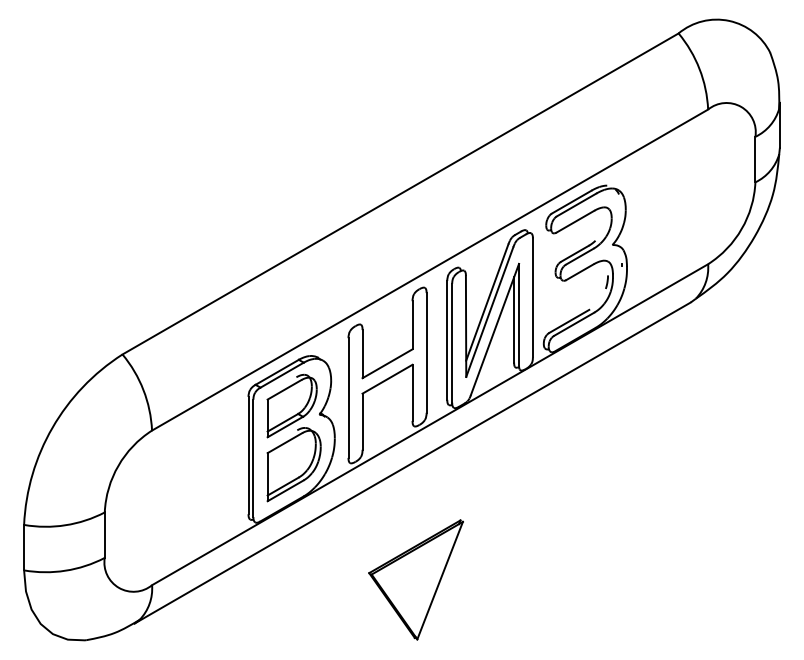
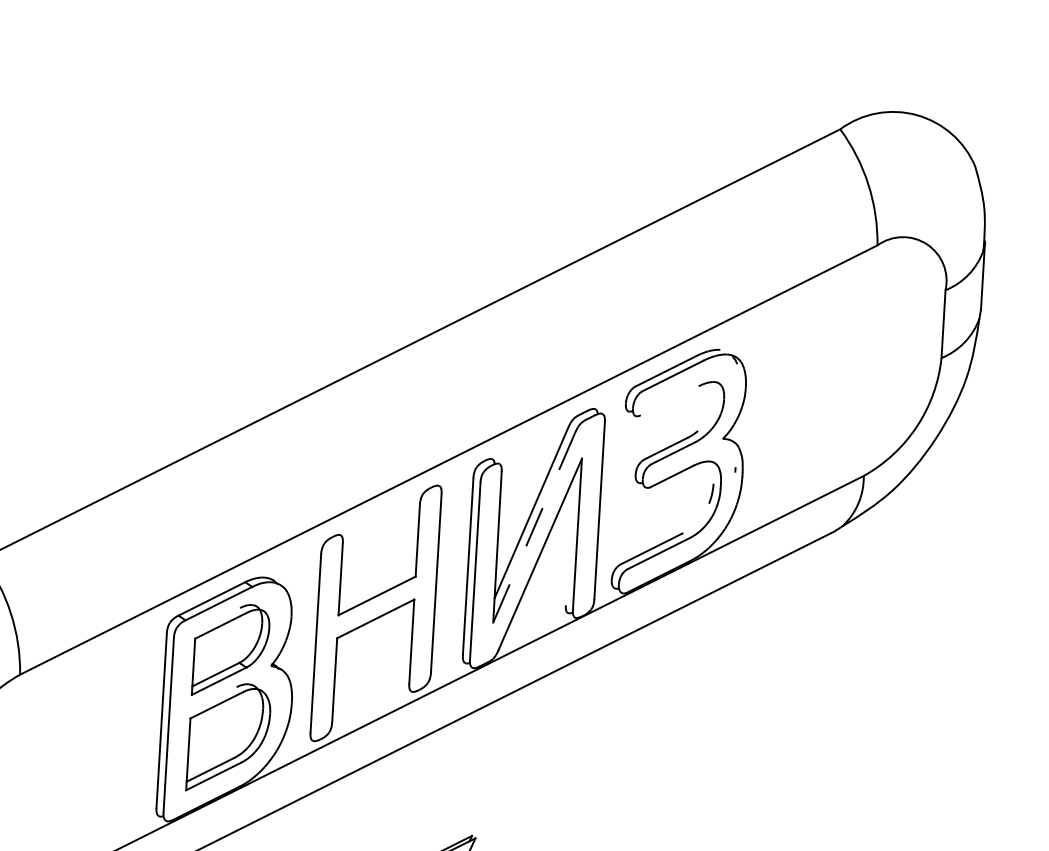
line: (575, 221) -> (669, 400), removed
line: (489, 312) -> (533, 528), solid -> dashed
line: (514, 319) -> (570, 541), removed

